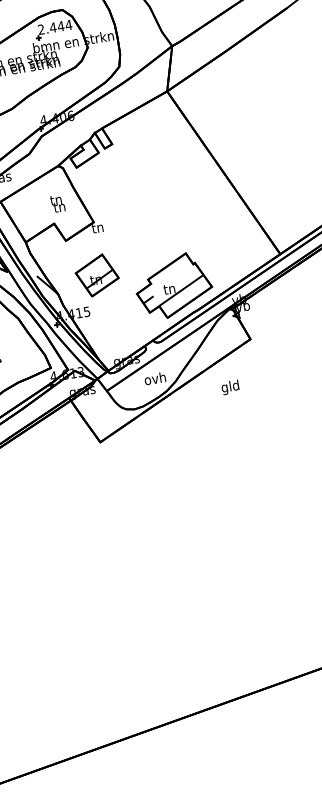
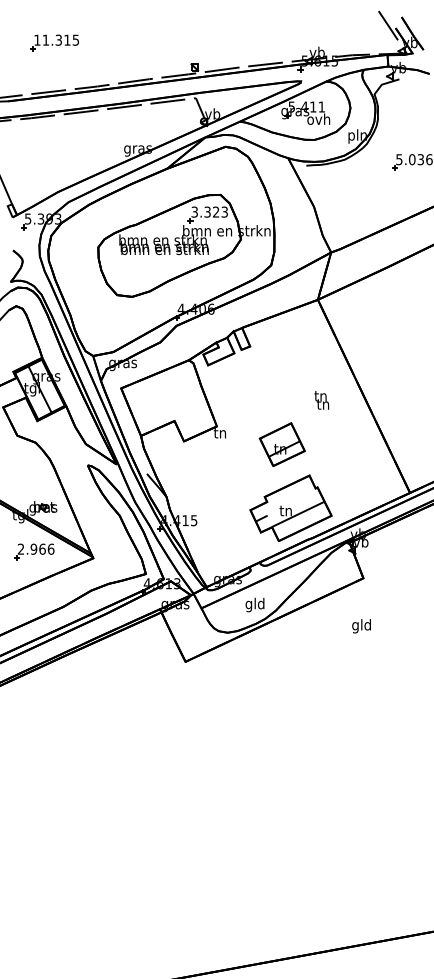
text: (54, 26) -> (209, 211), 2.444 -> 3.323
text: (57, 203) -> (321, 400), moved
part: (96, 275) -> (281, 444), moved
text: (154, 379) -> (254, 604), ovh -> gld
text: (230, 387) -> (361, 626), moved

